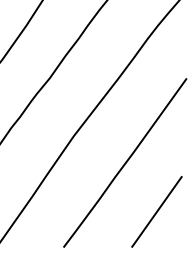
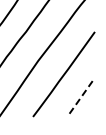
line: (156, 212) -> (79, 99), solid -> dashed

